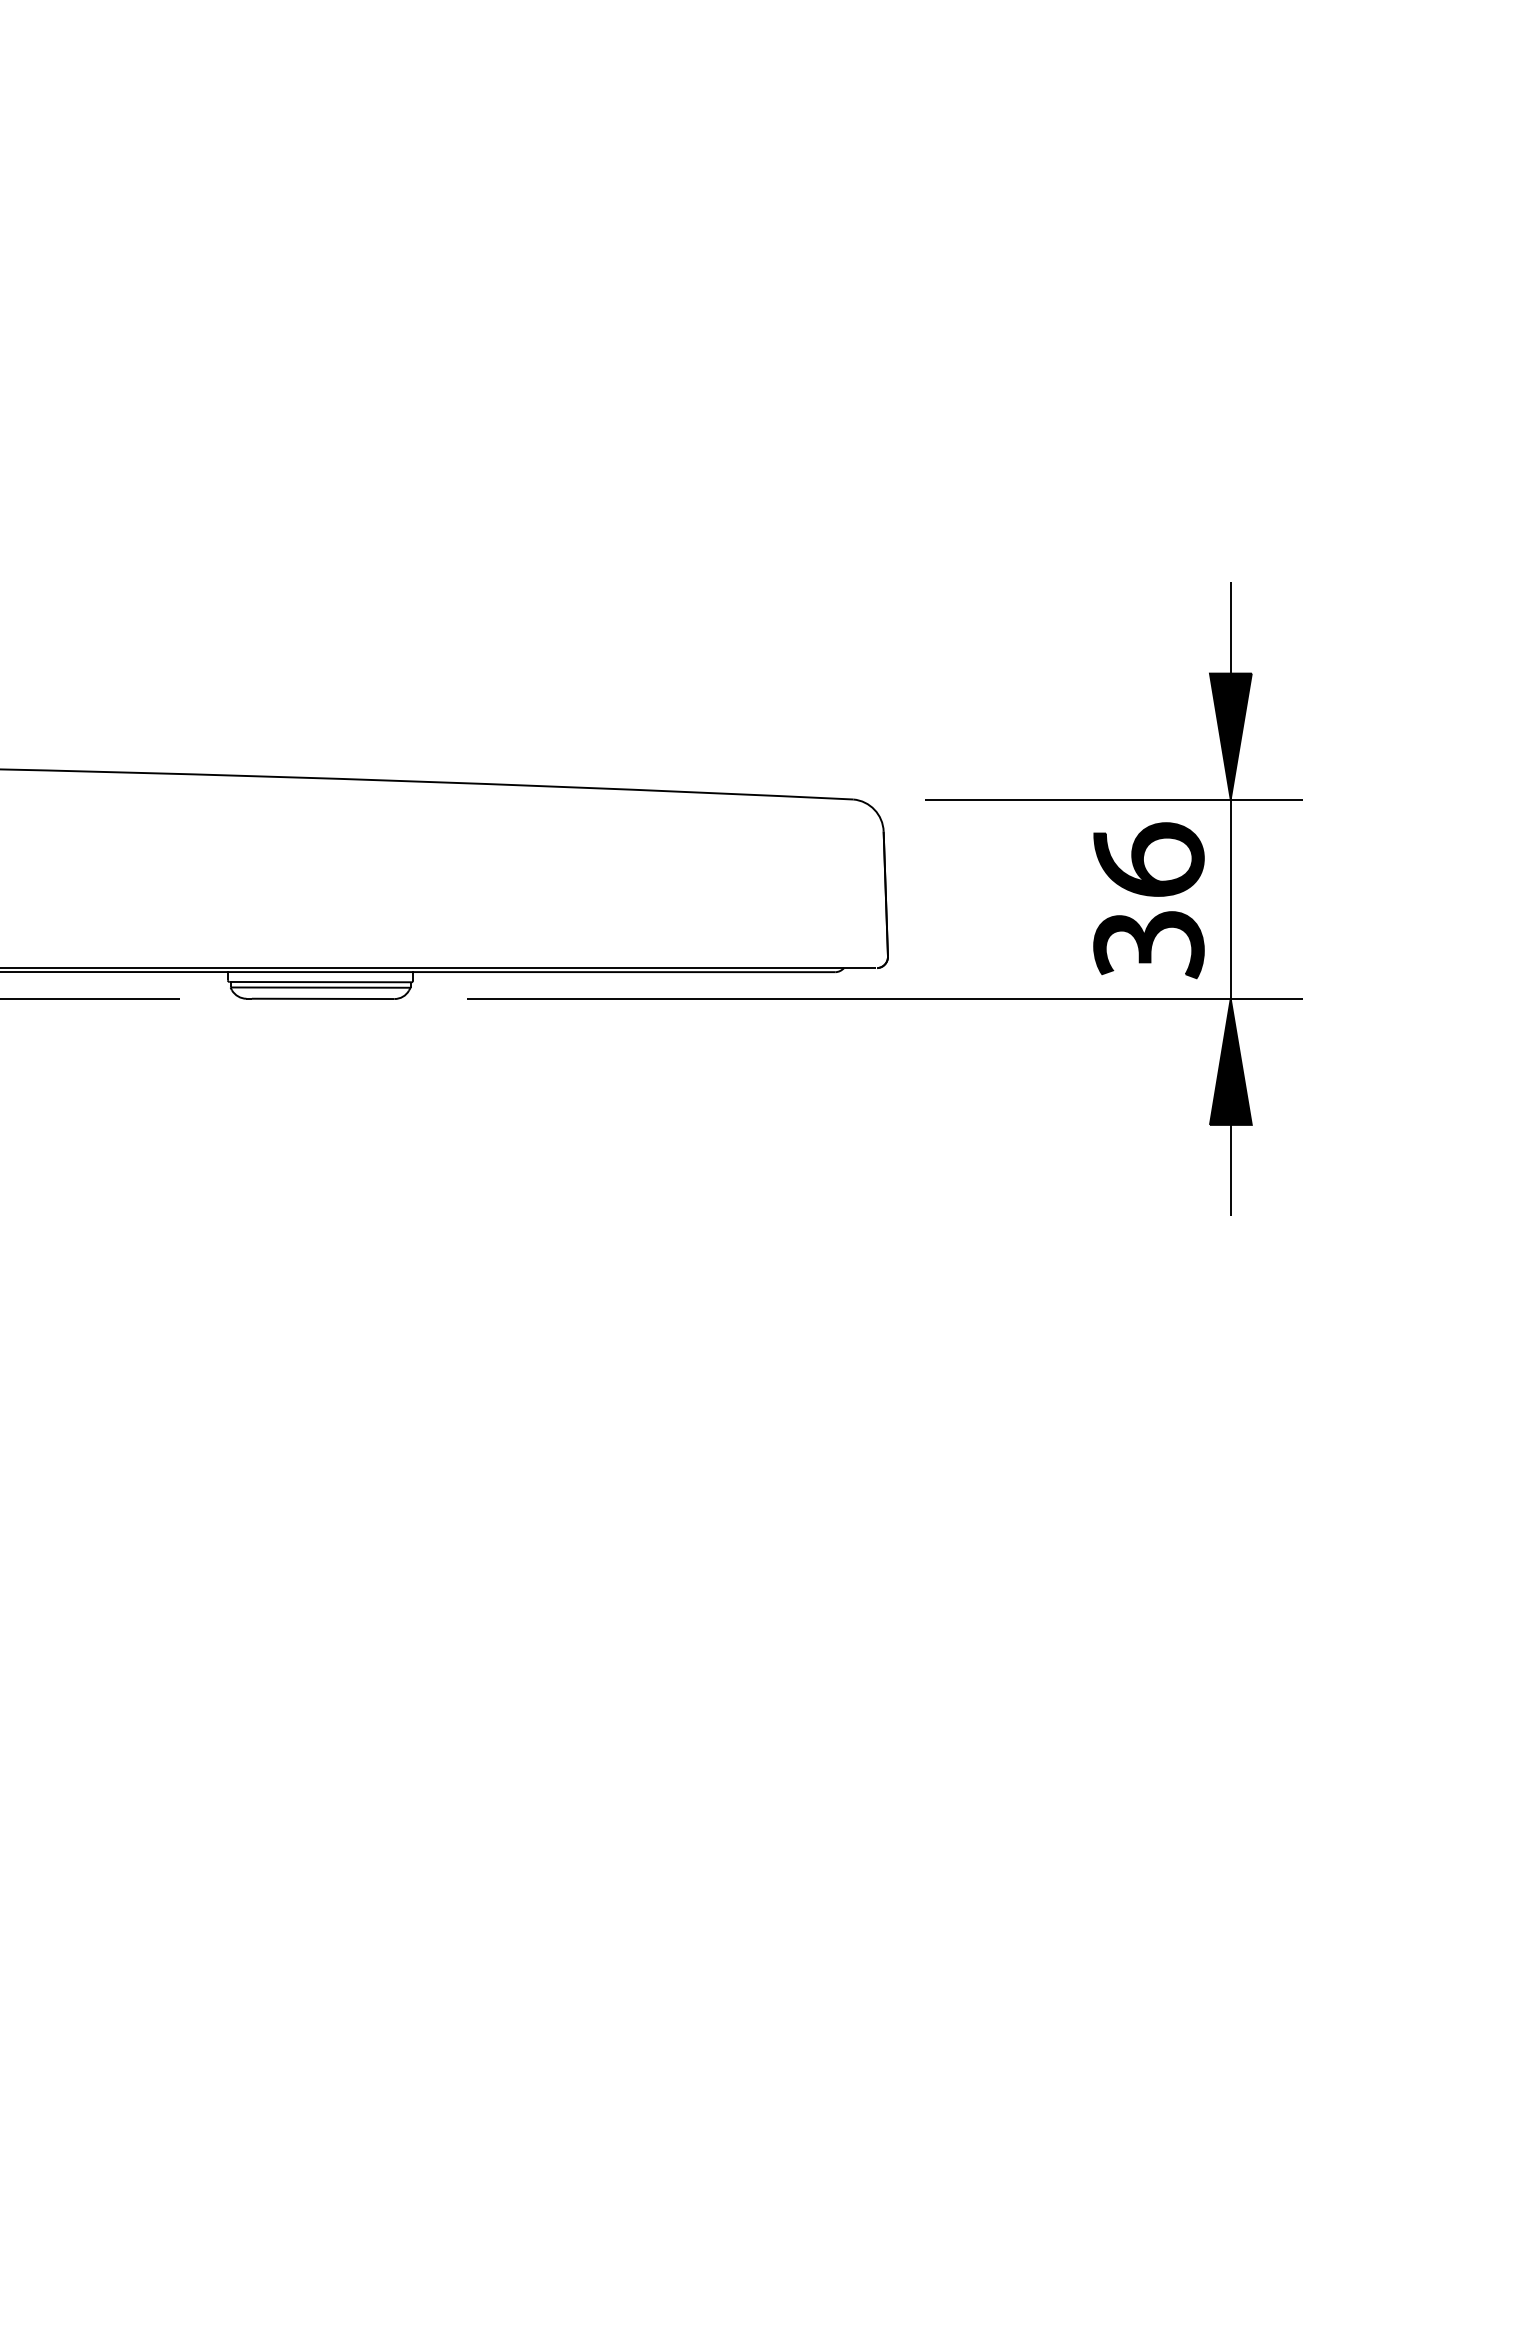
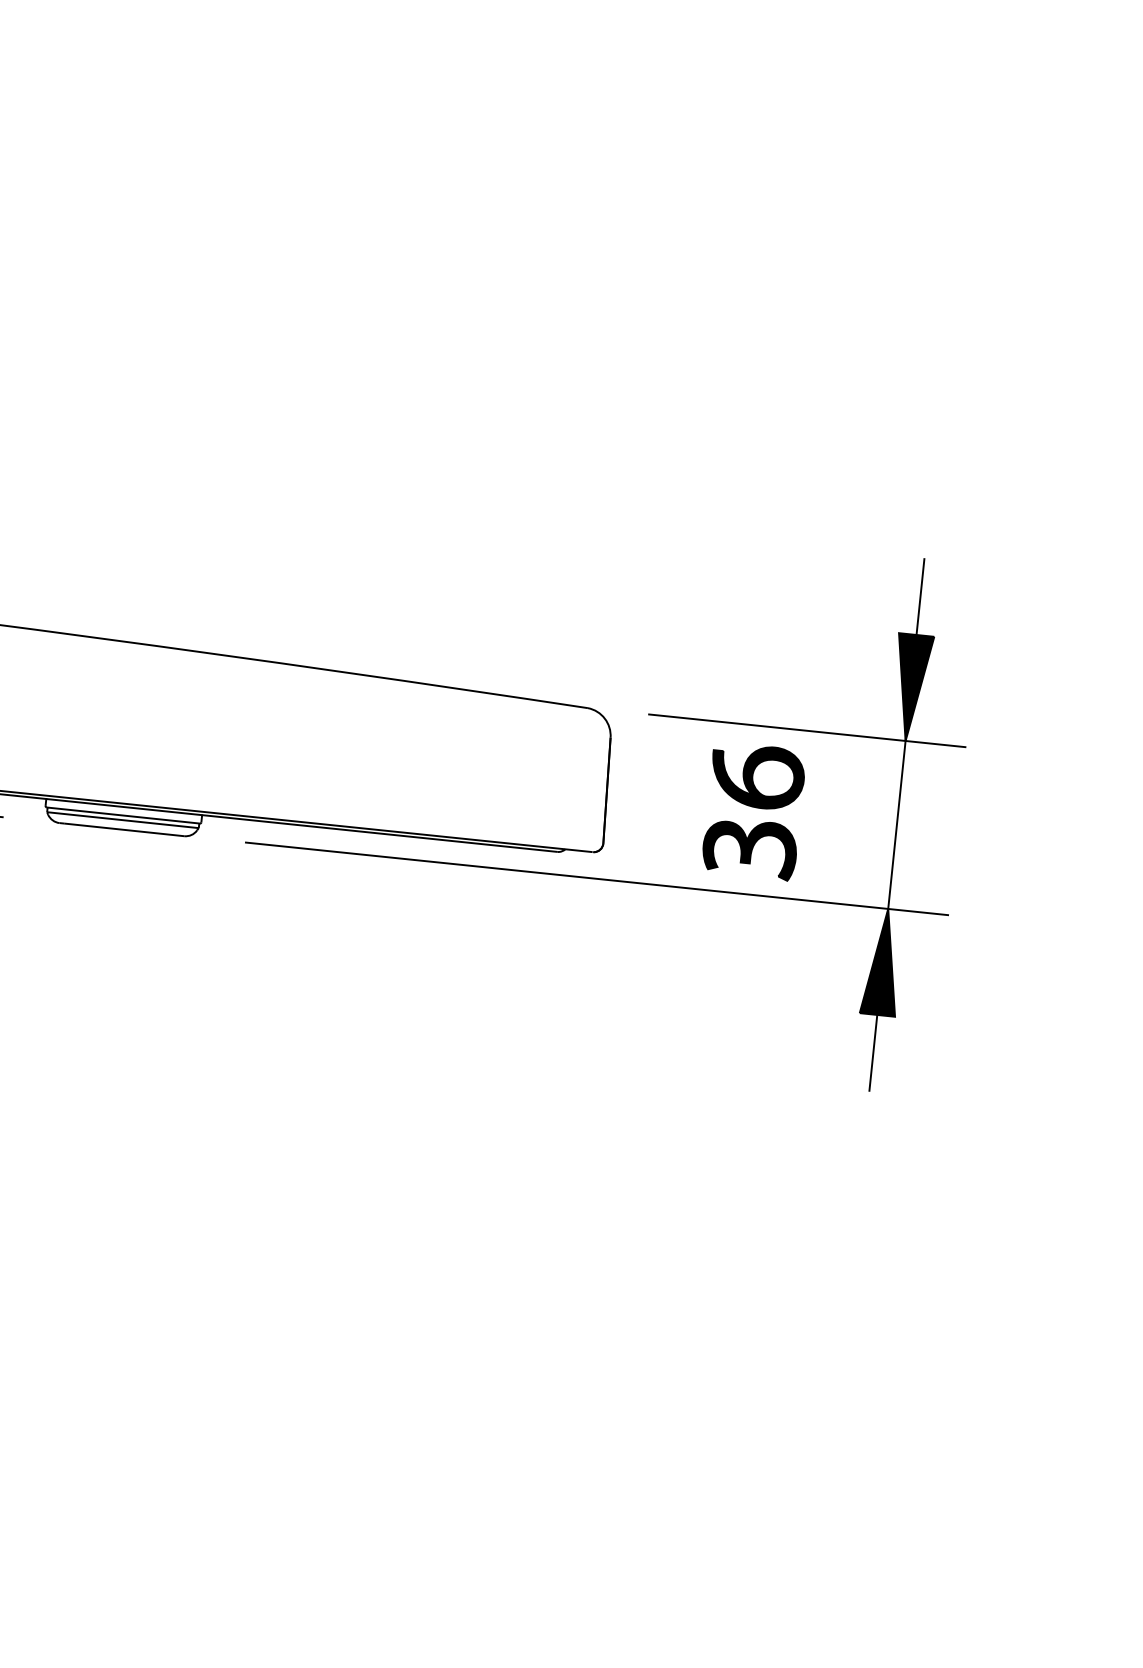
part: (1148, 900) -> (753, 811), moved

